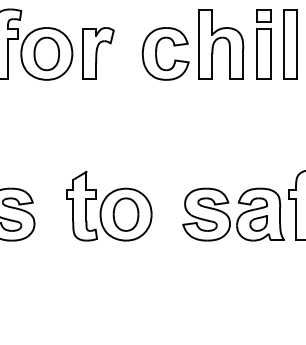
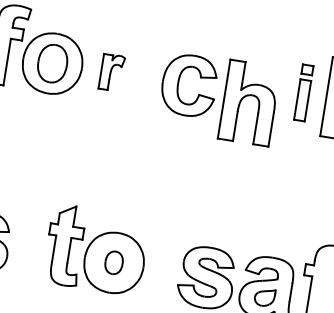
part: (221, 44) -> (249, 102), moved
part: (263, 44) -> (303, 92), size x0.7
part: (98, 53) -> (112, 72), size x0.6
part: (125, 214) -> (113, 262), size x0.6

